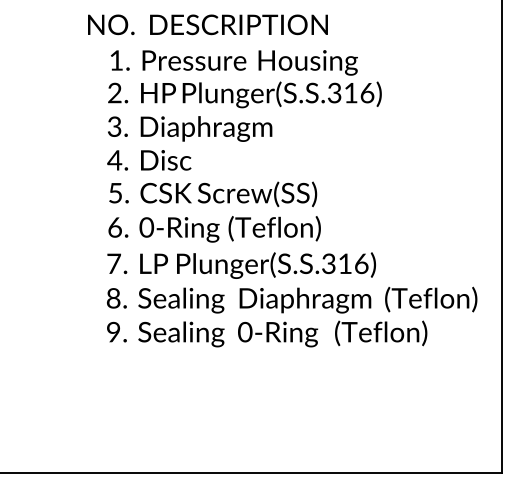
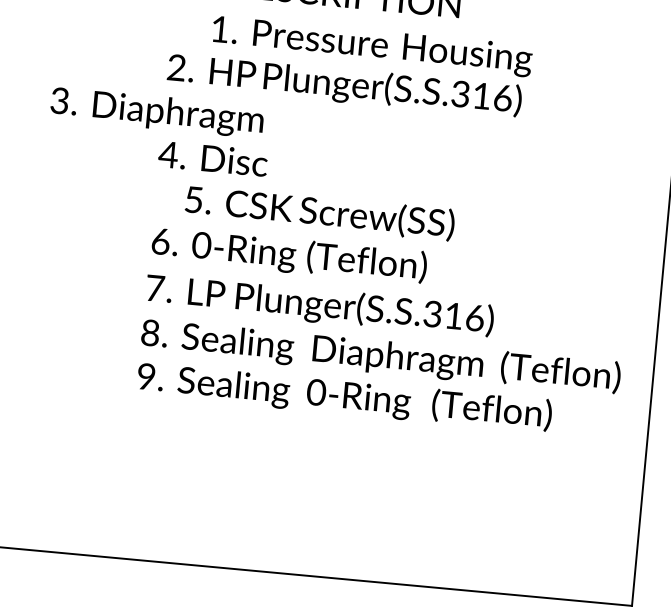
text: (234, 62) -> (372, 46), moved
text: (190, 128) -> (157, 112), moved
text: (213, 194) -> (320, 213), moved

